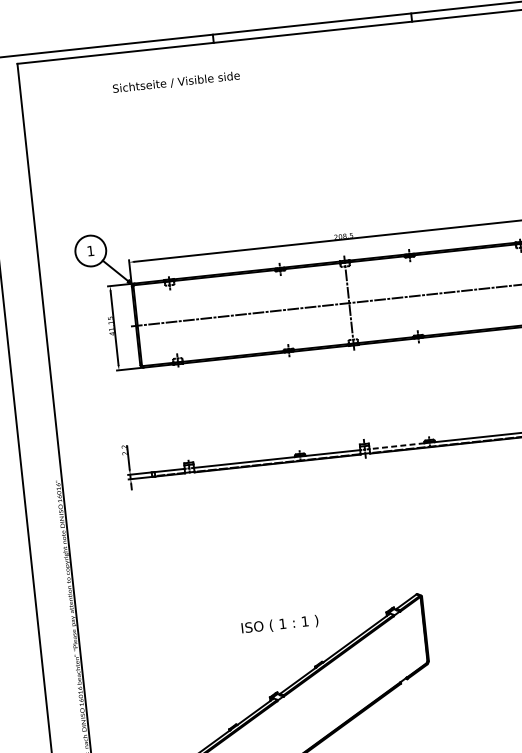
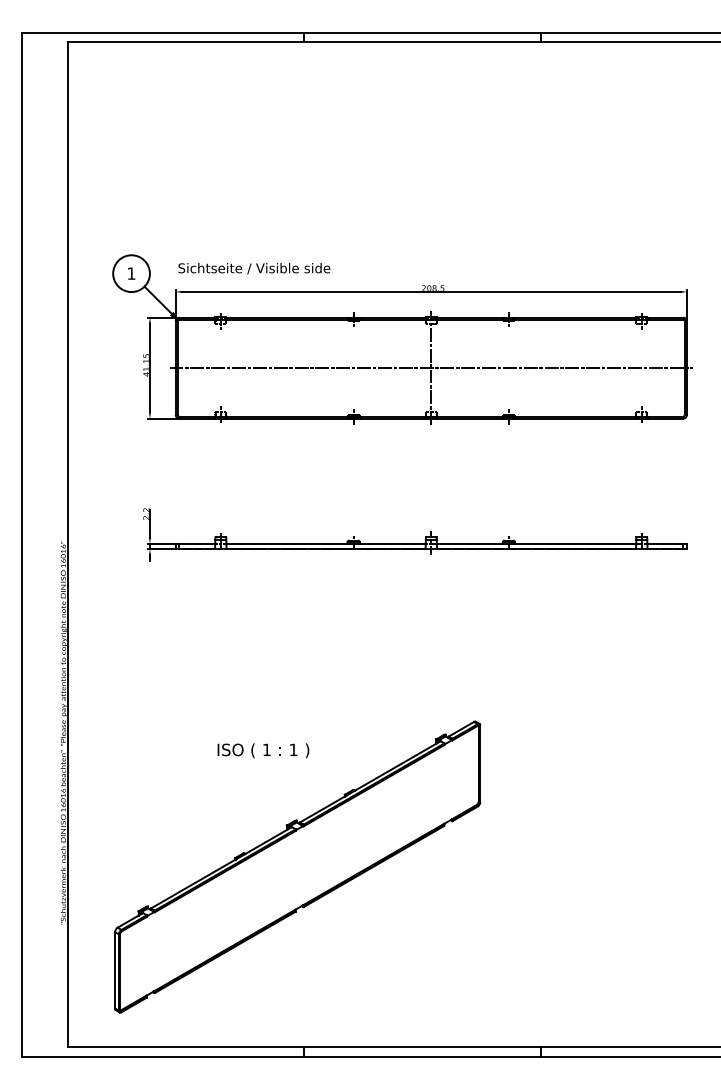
text: (176, 82) -> (254, 268), moved
line: (396, 445) -> (469, 543), dashed -> solid
text: (280, 624) -> (263, 750), moved

